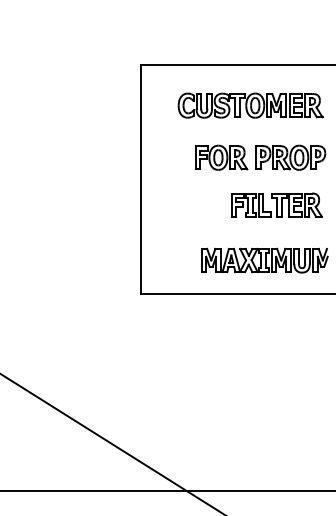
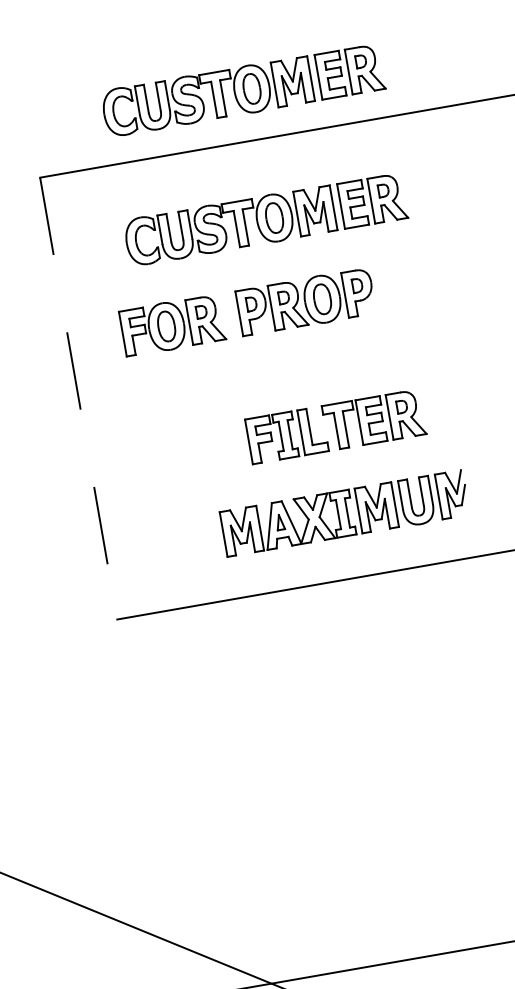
part: (250, 38) -> (242, 90), added
part: (260, 157) -> (247, 311), moved
line: (140, 179) -> (78, 399), solid -> dashed
part: (276, 204) -> (335, 425), moved

